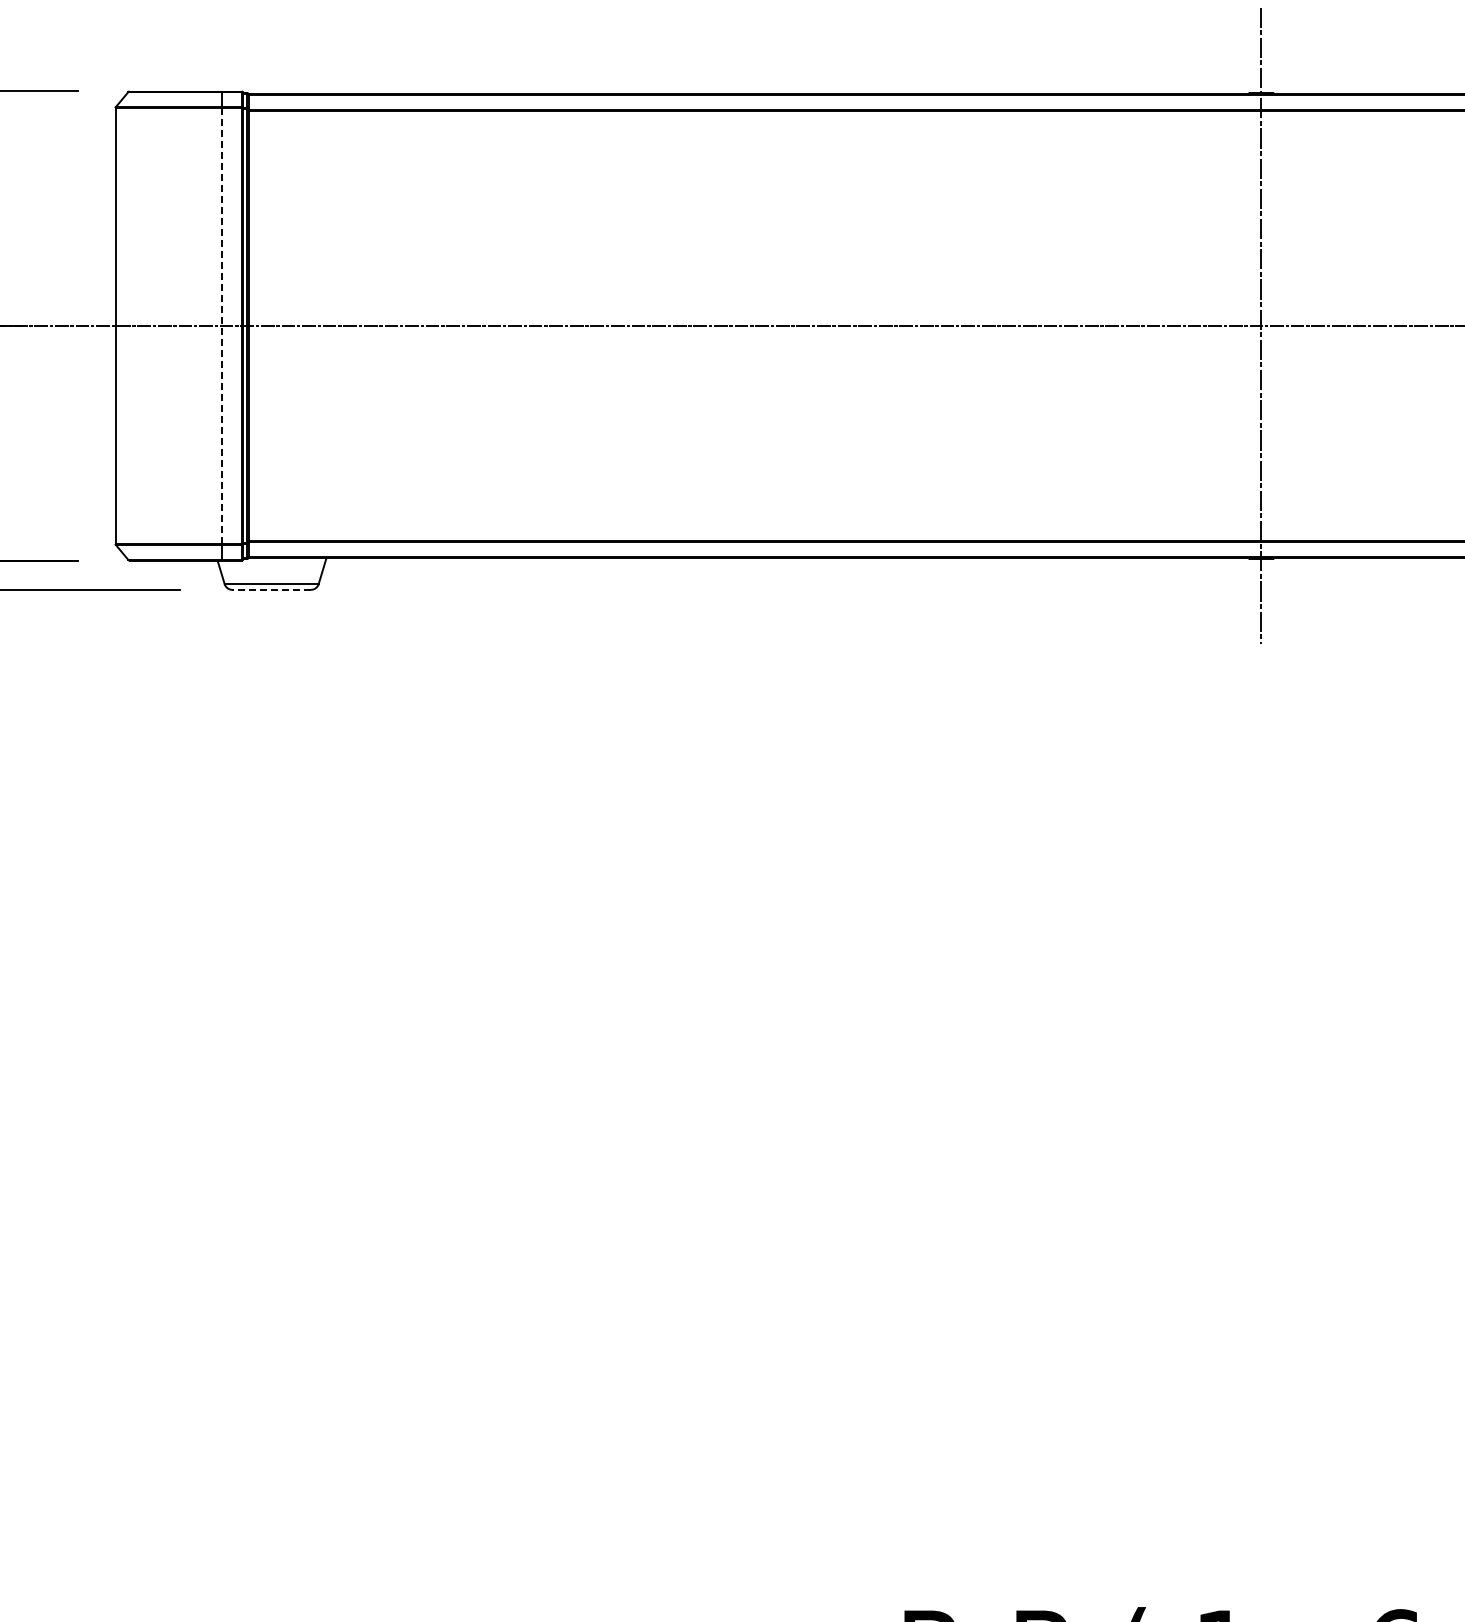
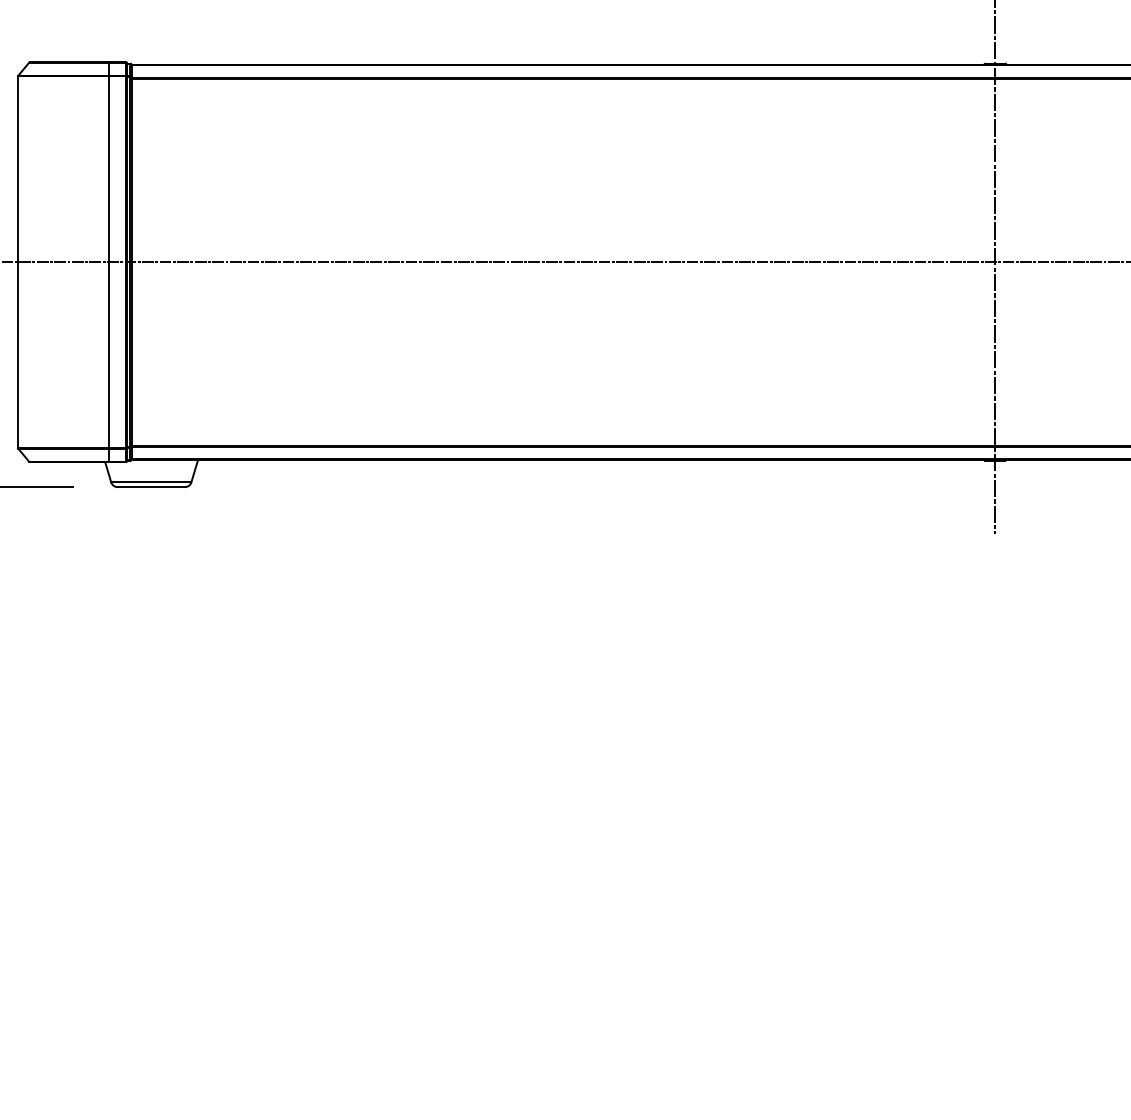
line: (222, 326) -> (109, 262), dashed -> solid
line: (271, 589) -> (151, 486), dashed -> solid

